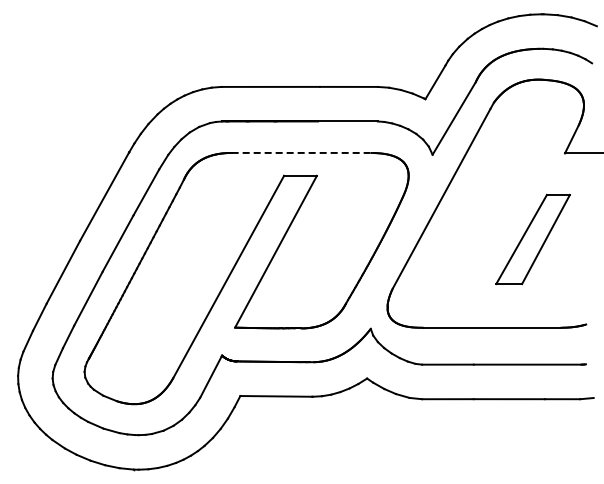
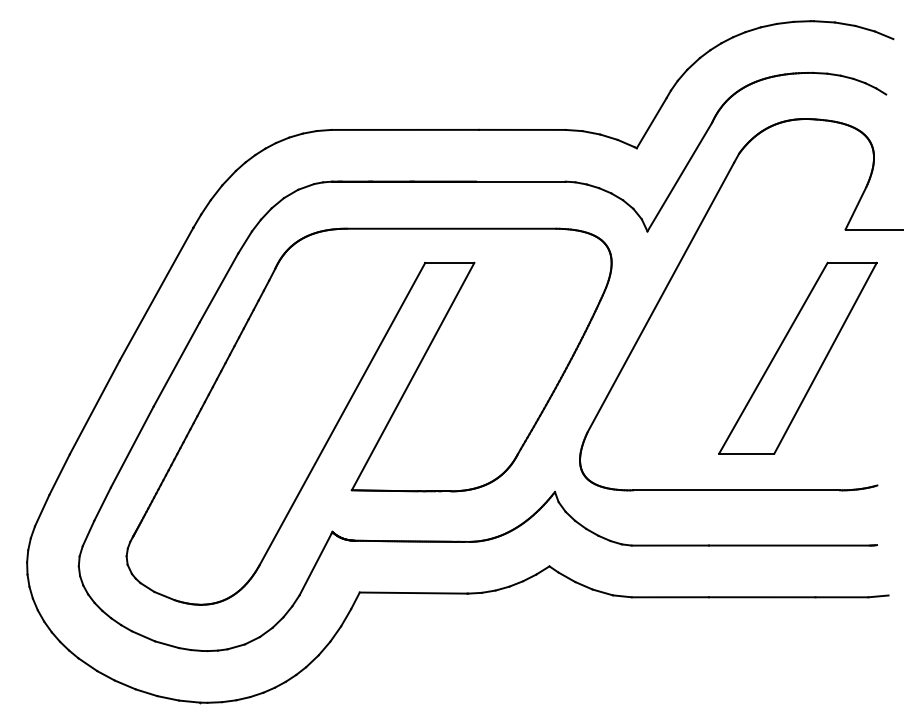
line: (302, 152) -> (452, 228), dashed -> solid
part: (532, 239) -> (796, 358), size x1.43

